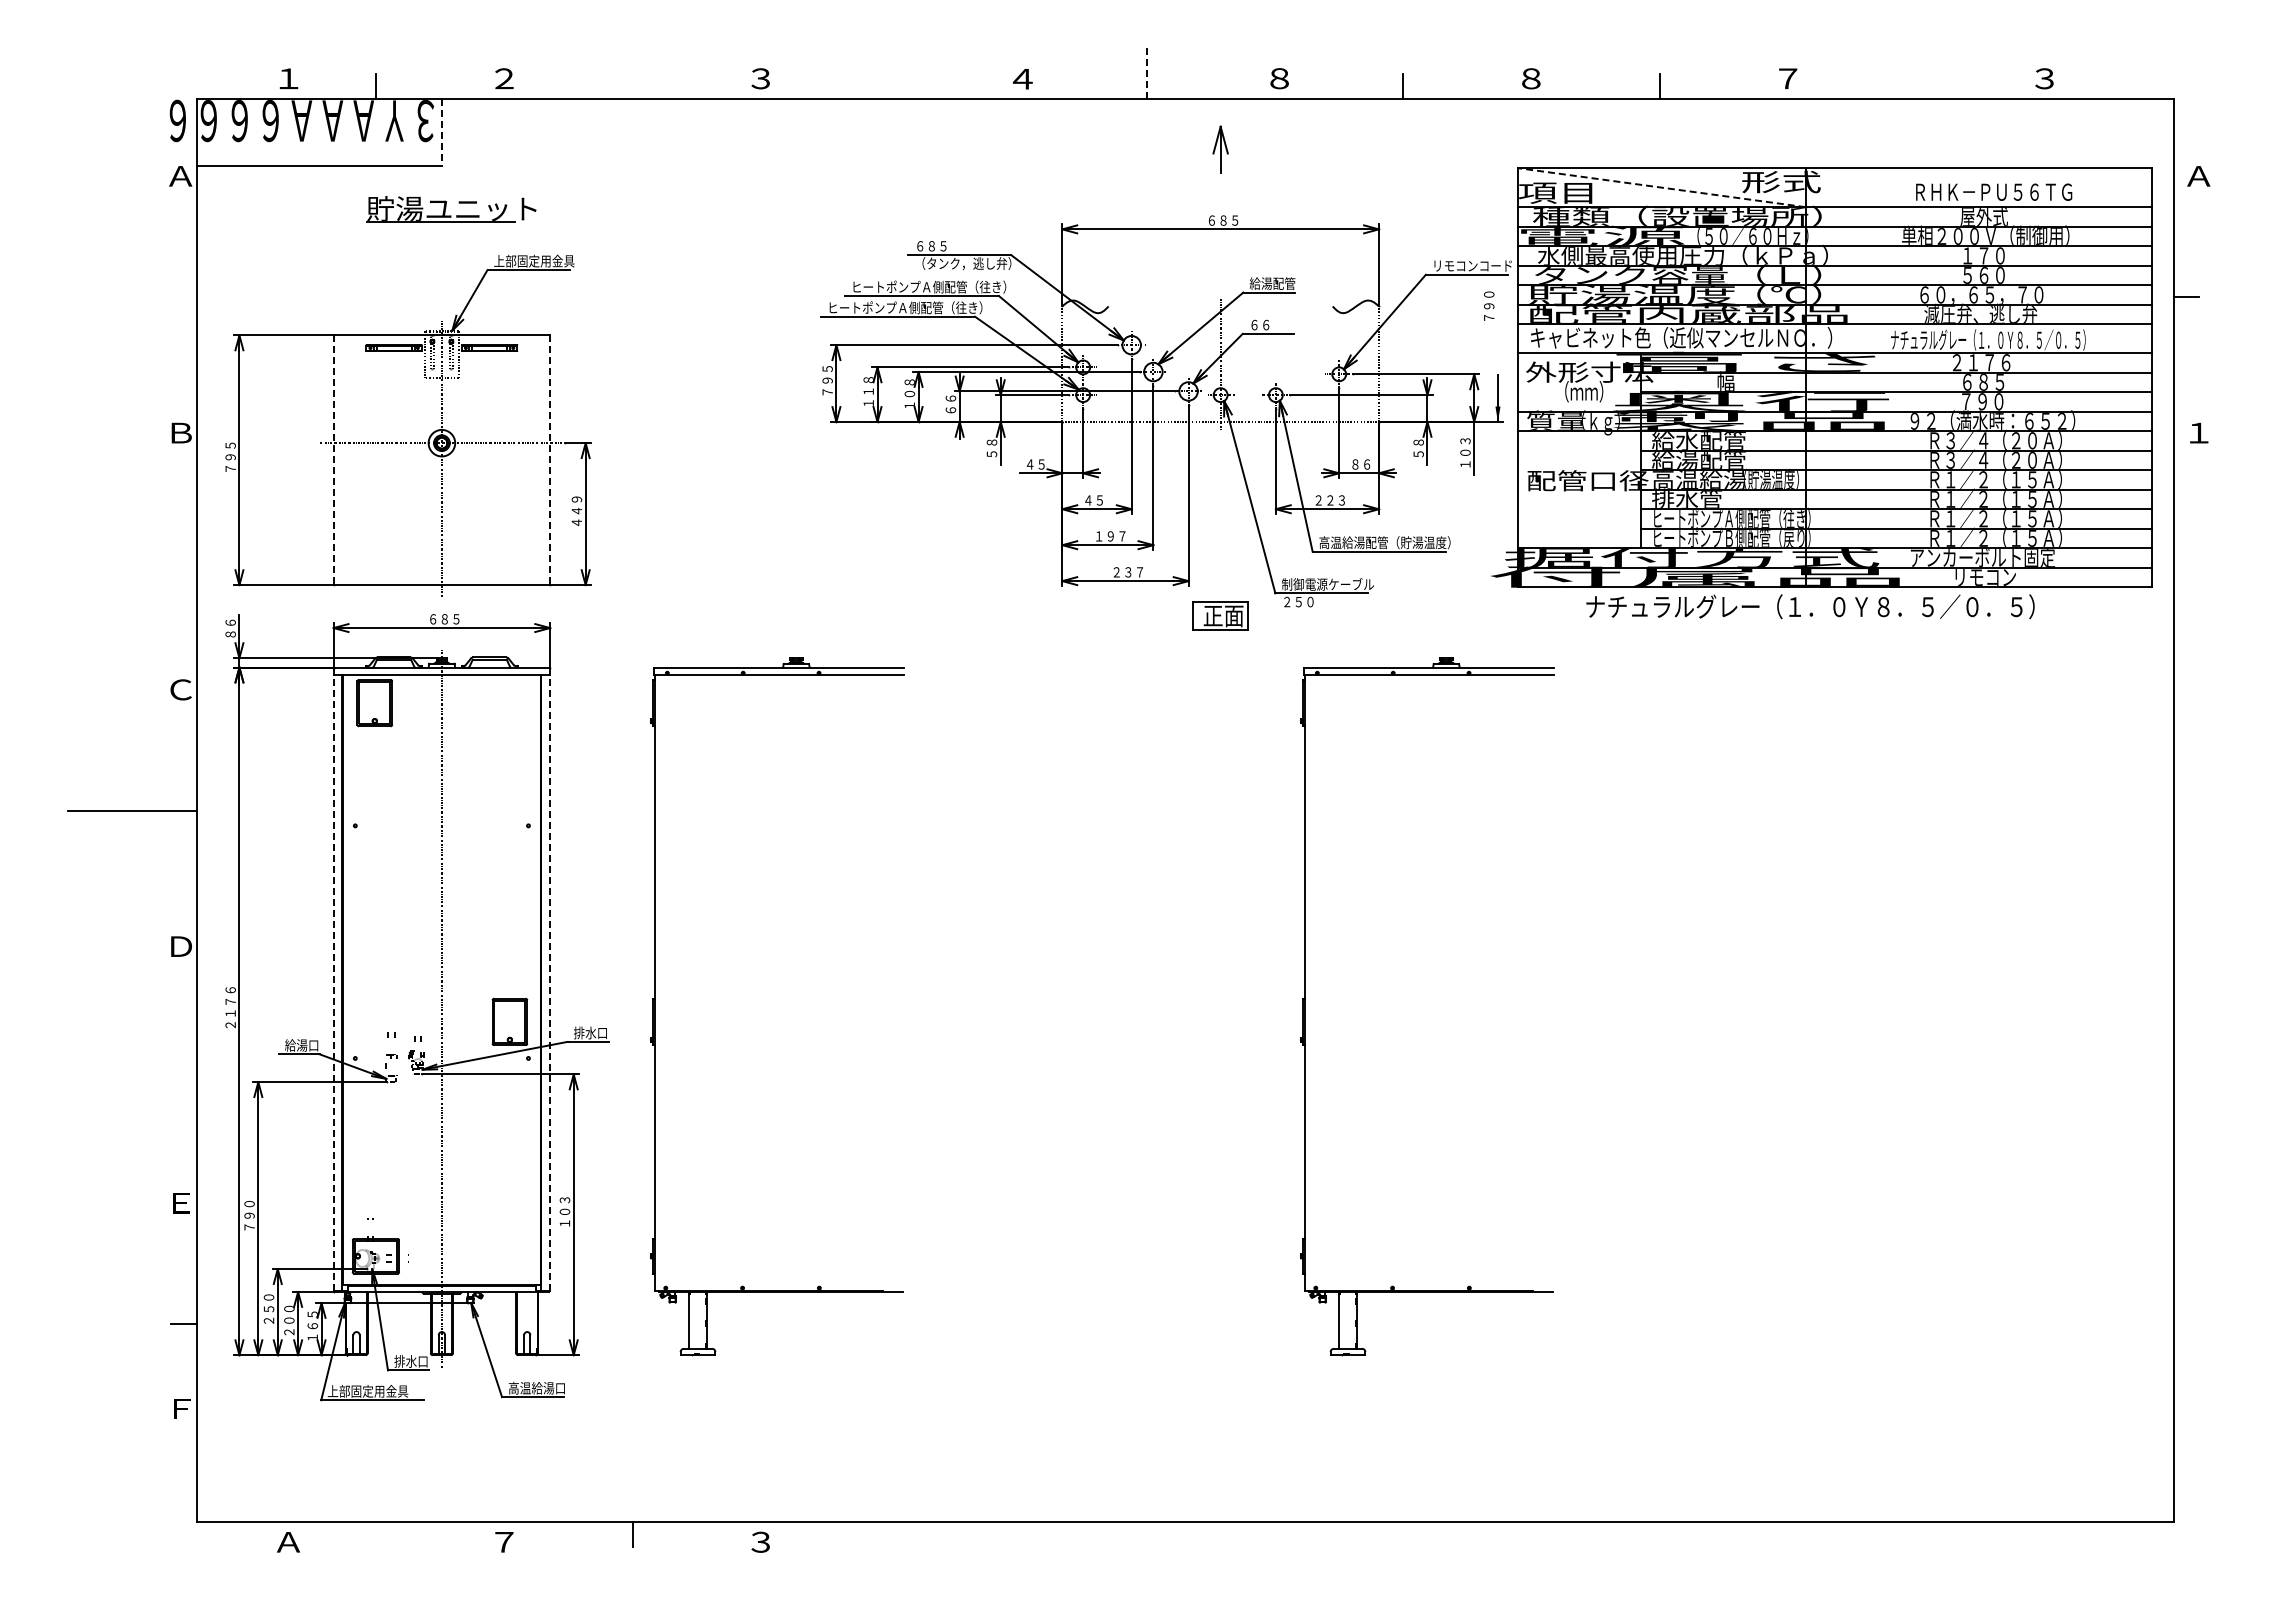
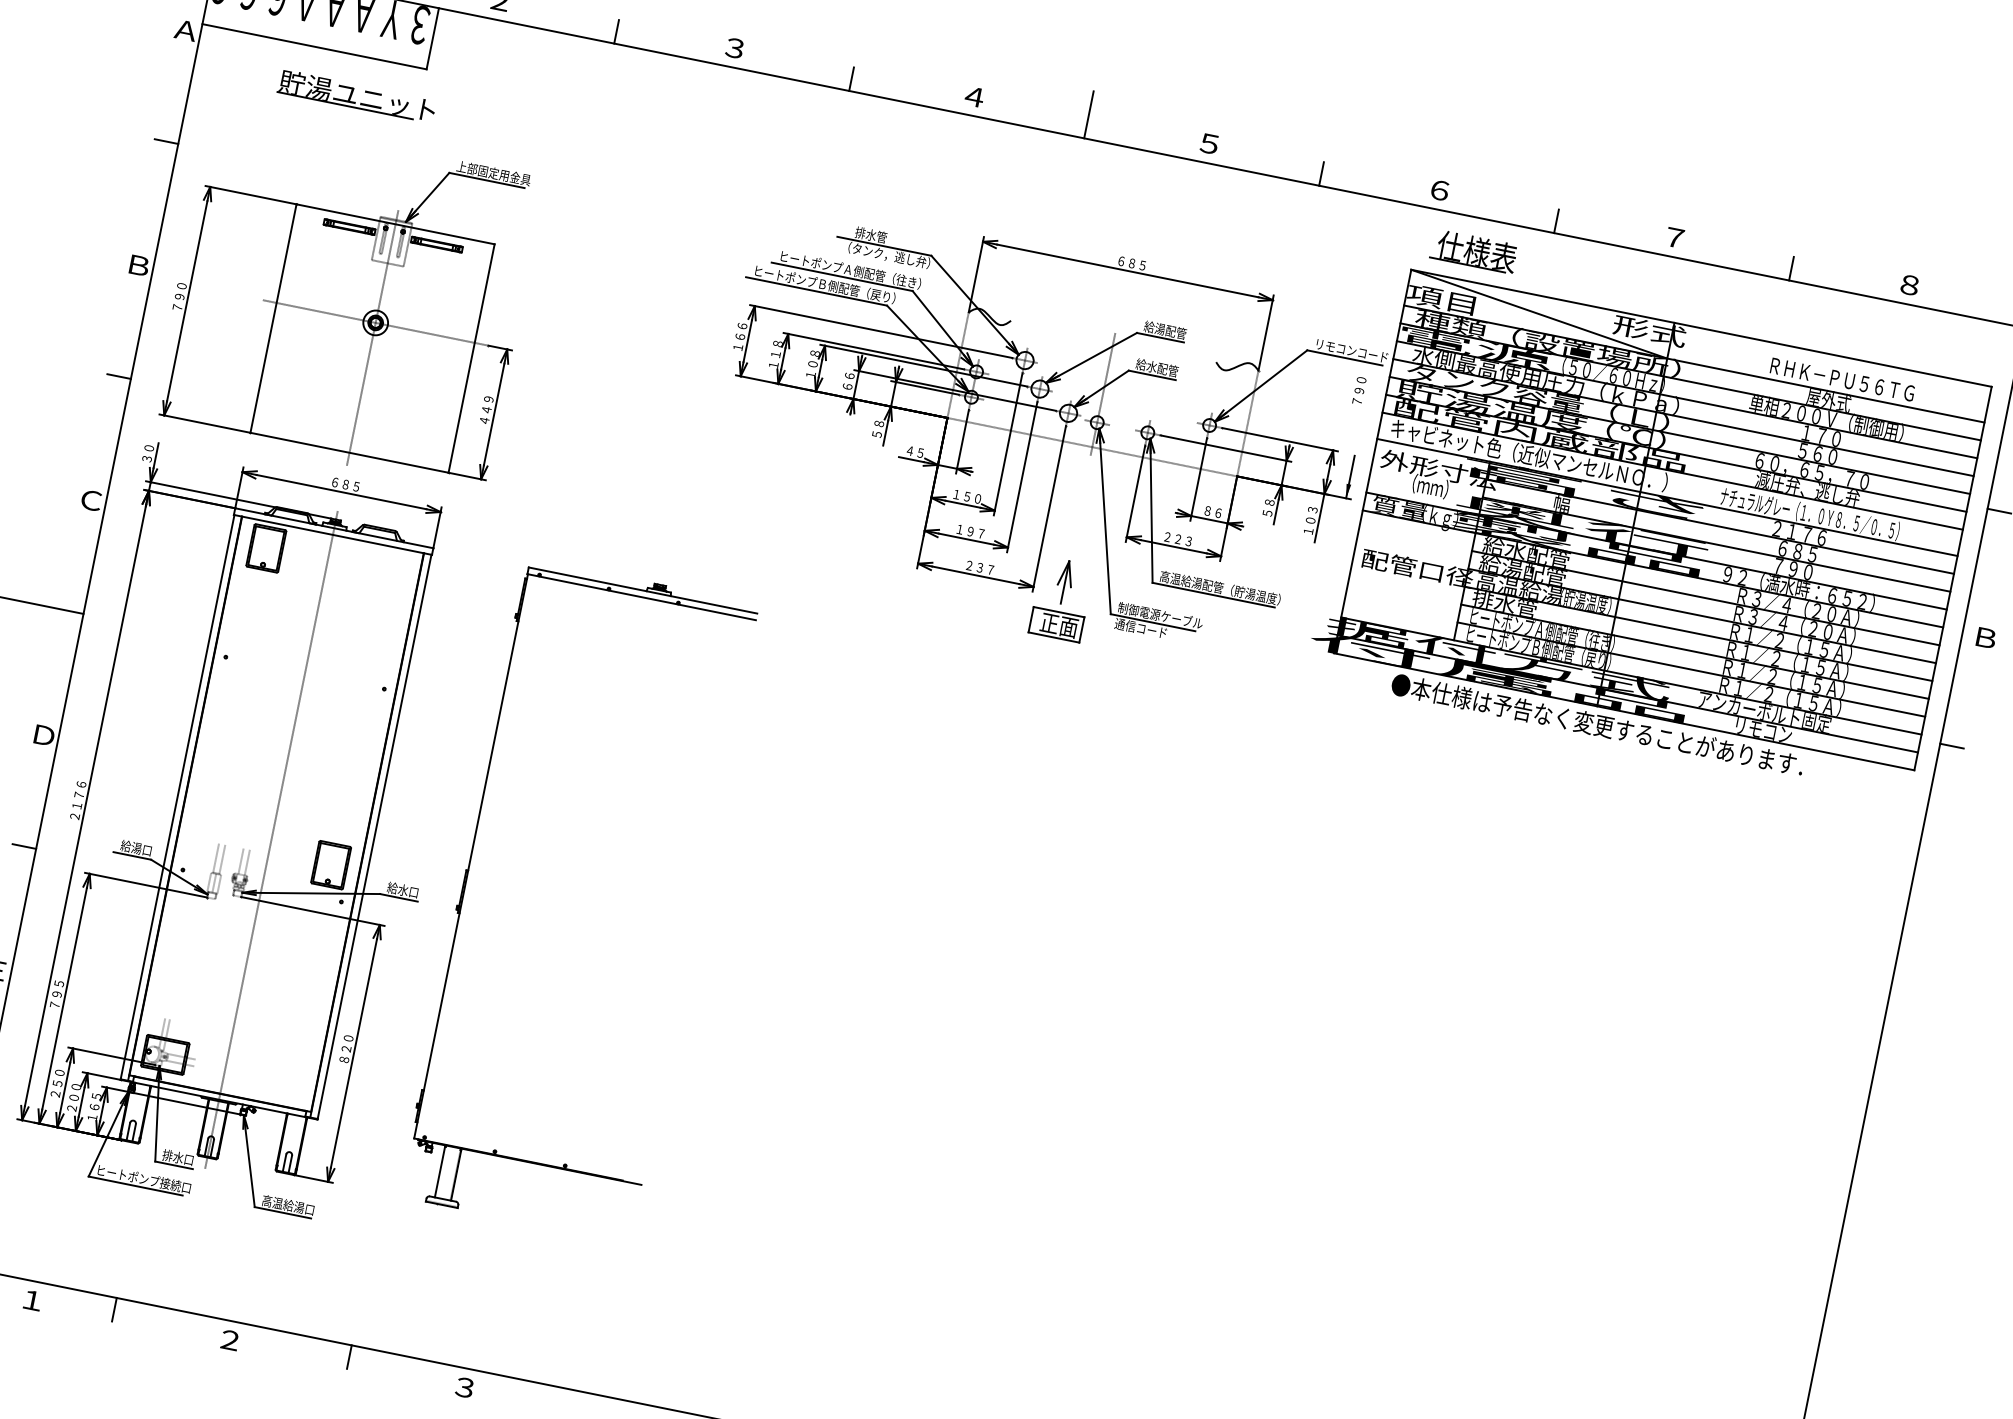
line: (1146, 73) -> (1088, 114), dashed -> solid
text: (1279, 78) -> (1209, 143), ８ -> ５
text: (1531, 78) -> (1440, 190), ８ -> ６
text: (2044, 78) -> (1909, 284), ３ -> ８
line: (633, 86) -> (616, 31), added
line: (889, 86) -> (851, 79), added
line: (1916, 86) -> (1791, 268), added
line: (441, 133) -> (432, 39), dashed -> solid
part: (1579, 135) -> (1473, 251), added
part: (1220, 149) -> (1064, 582), moved
line: (1661, 187) -> (1539, 313), dashed -> solid
part: (451, 209) -> (357, 96), moved
text: (938, 245) -> (866, 233), ６８５ -> 排水管
line: (183, 297) -> (166, 141), added
text: (938, 307) -> (855, 290), ヒートポンプＡ側配管（往き） -> ヒートポンプＢ側配管（戻り）
text: (1271, 324) -> (1156, 367), ６６ -> 給水配管
text: (827, 380) -> (740, 336), ７９５ -> １６６
text: (2199, 432) -> (1986, 637), １ -> Ｂ
text: (230, 445) -> (181, 286), ７９５ -> ７９０
line: (333, 460) -> (273, 318), dashed -> solid
line: (550, 460) -> (471, 358), dashed -> solid
text: (1099, 500) -> (966, 496), ４５ -> １５０
line: (183, 553) -> (118, 376), added
line: (2186, 553) -> (1951, 745), added
text: (1309, 601) -> (1140, 627), ２５０ -> 通信コード
text: (1809, 606) -> (1597, 724), ナチュラルグレー（１．０Ｙ８．５／０．５） -> ●本仕様は予告なく変更することがあります．
text: (230, 628) -> (148, 453), ８６ -> ３０
line: (334, 982) -> (177, 796), dashed -> solid
line: (549, 982) -> (374, 836), dashed -> solid
part: (1305, 1006) -> (1062, 997), removed
text: (578, 1032) -> (391, 887), 排水口 -> 給水口
line: (183, 1067) -> (24, 846), added
text: (249, 1204) -> (59, 984), ７９０ -> ７９５
text: (564, 1211) -> (346, 1048), １０３ -> ８２０
text: (378, 1390) -> (142, 1178), 上部固定用金具 -> ヒートポンプ接続口
line: (376, 1534) -> (114, 1309), added
text: (504, 1541) -> (230, 1339), ７ -> ２
text: (288, 1542) -> (32, 1300), Ａ -> １

